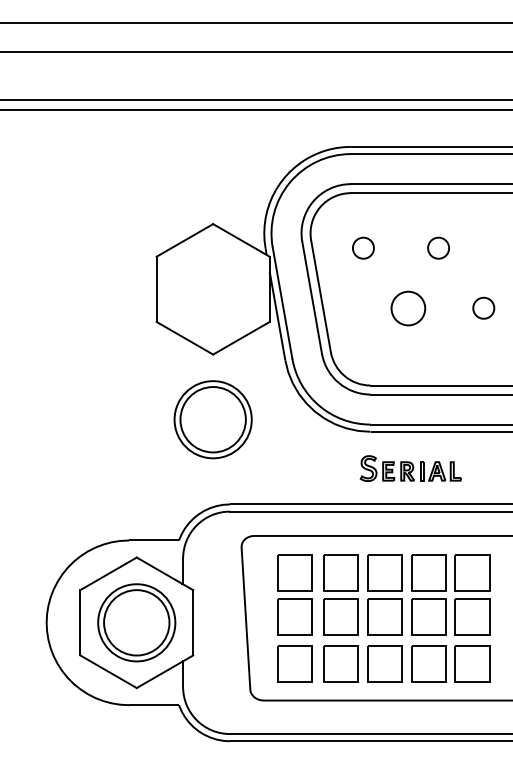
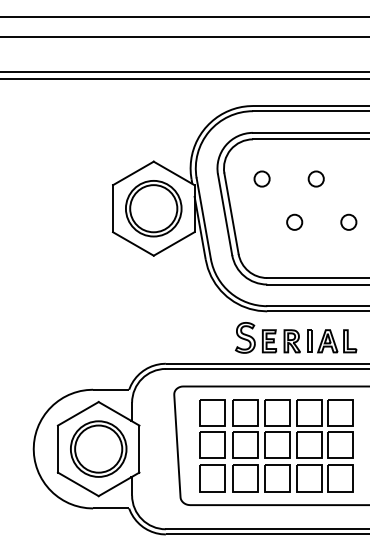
circle: (408, 307) -> (294, 221), size x0.62
part: (212, 419) -> (153, 208), moved
part: (411, 468) -> (296, 337), size x1.67

